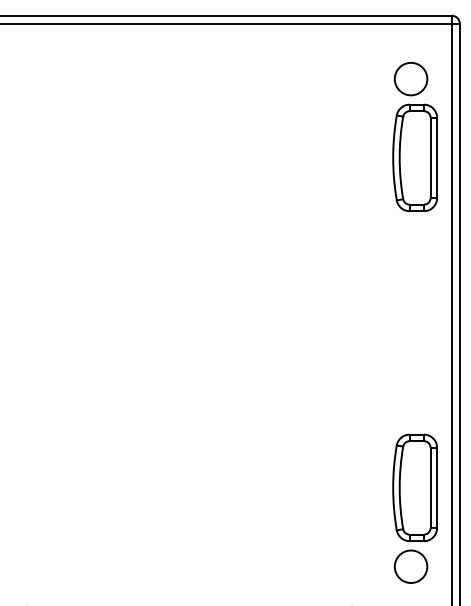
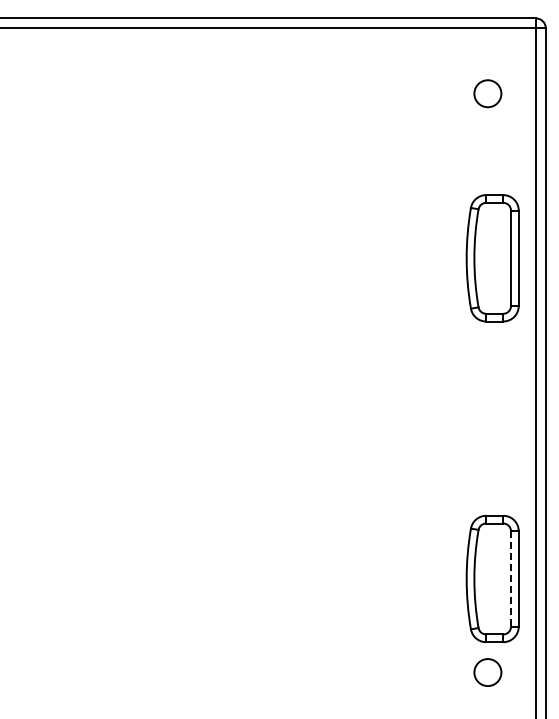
circle: (410, 78) -> (487, 93), size x0.7
part: (414, 158) -> (492, 258), moved
line: (430, 487) -> (511, 578), solid -> dashed
circle: (410, 566) -> (487, 672), size x0.7

